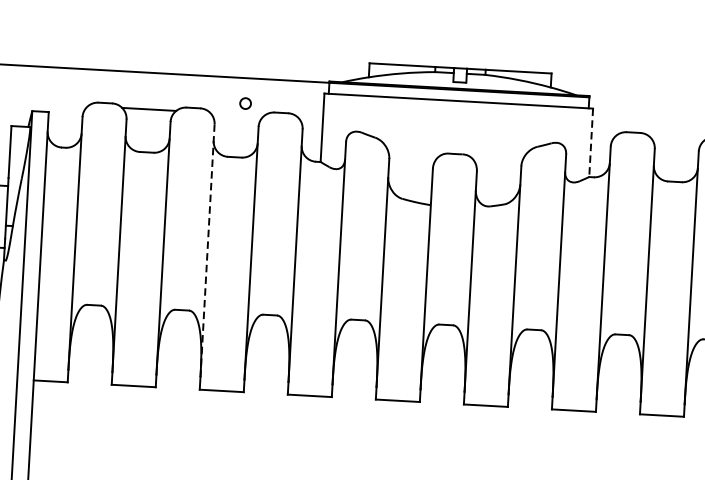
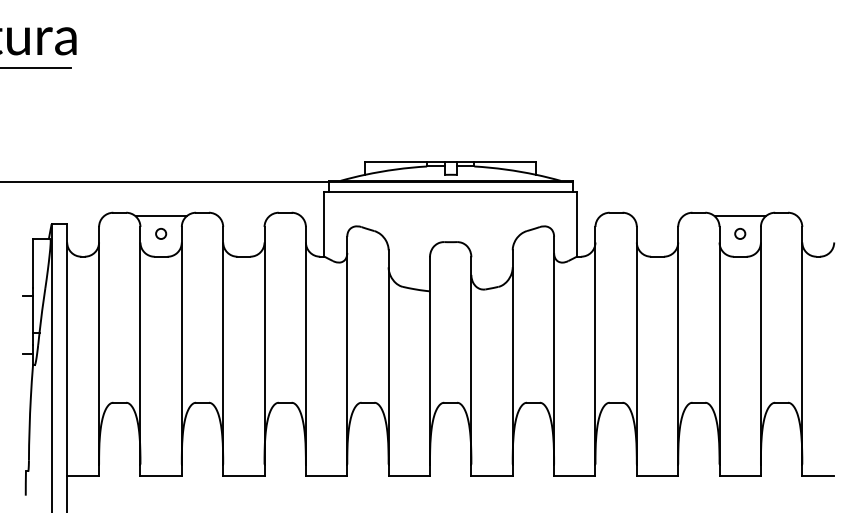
circle: (246, 103) -> (161, 233), moved
line: (590, 143) -> (576, 225), dashed -> solid
line: (207, 250) -> (223, 345), dashed -> solid

